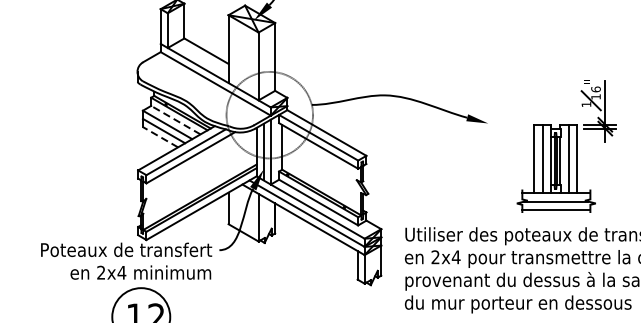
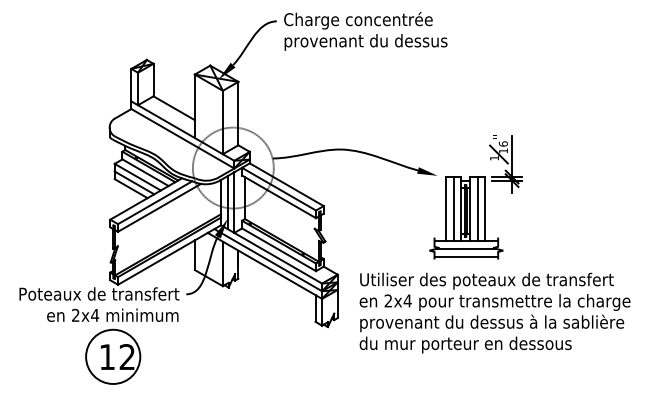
line: (175, 119) -> (145, 172), dashed -> solid
line: (160, 137) -> (131, 188), dashed -> solid
part: (566, 146) -> (475, 197), moved

